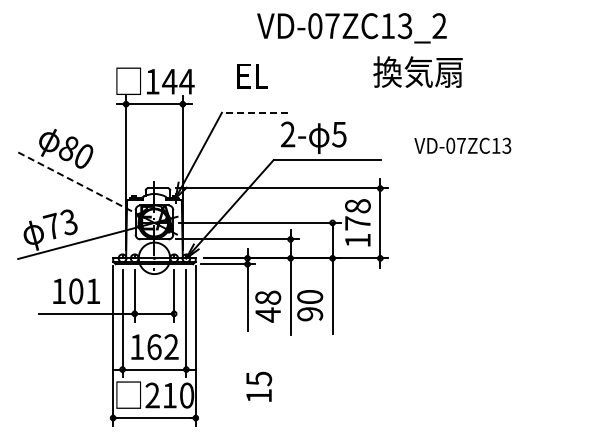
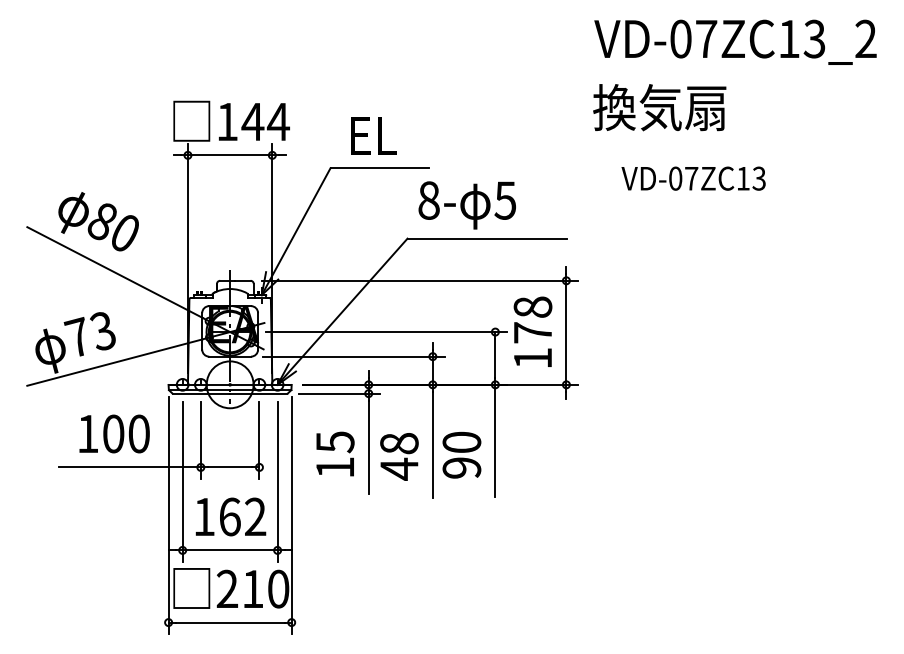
text: (351, 28) -> (734, 42), moved
text: (417, 71) -> (658, 106), moved
text: (252, 76) -> (373, 136), moved
line: (254, 112) -> (379, 167), dashed -> solid
text: (288, 134) -> (429, 200), 2- -> 8-
text: (462, 145) -> (693, 178), moved
line: (77, 183) -> (115, 273), dashed -> solid
text: (93, 291) -> (139, 434), 101 -> 100
text: (259, 386) -> (335, 453), moved

